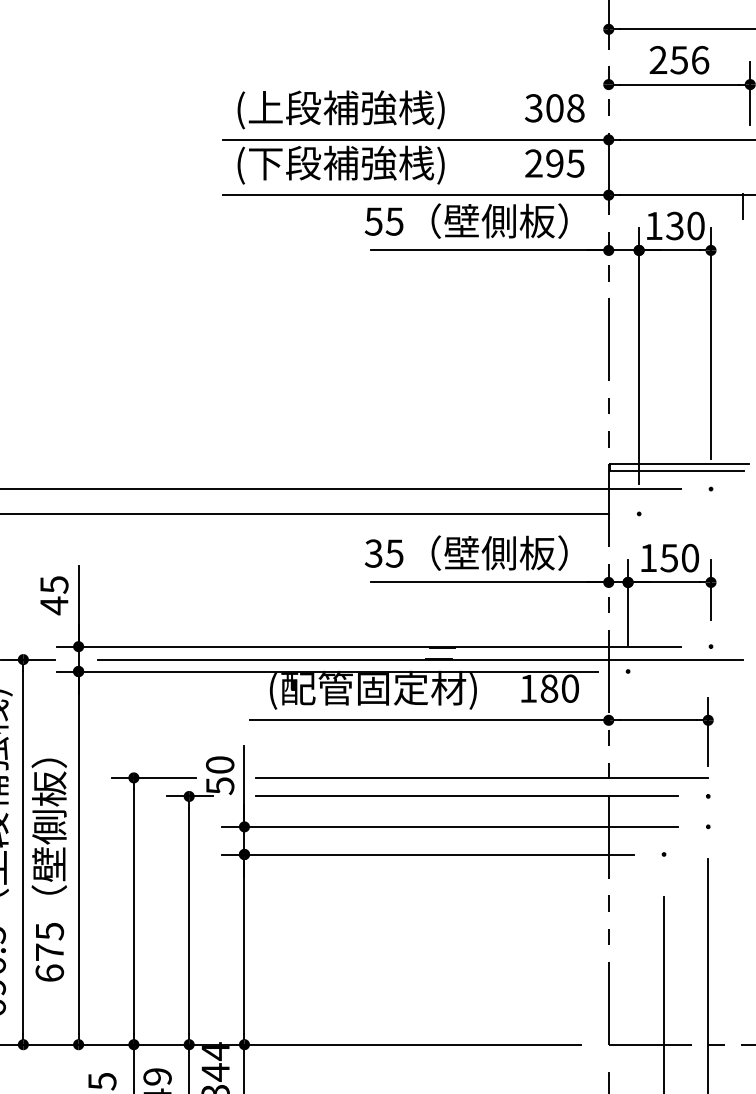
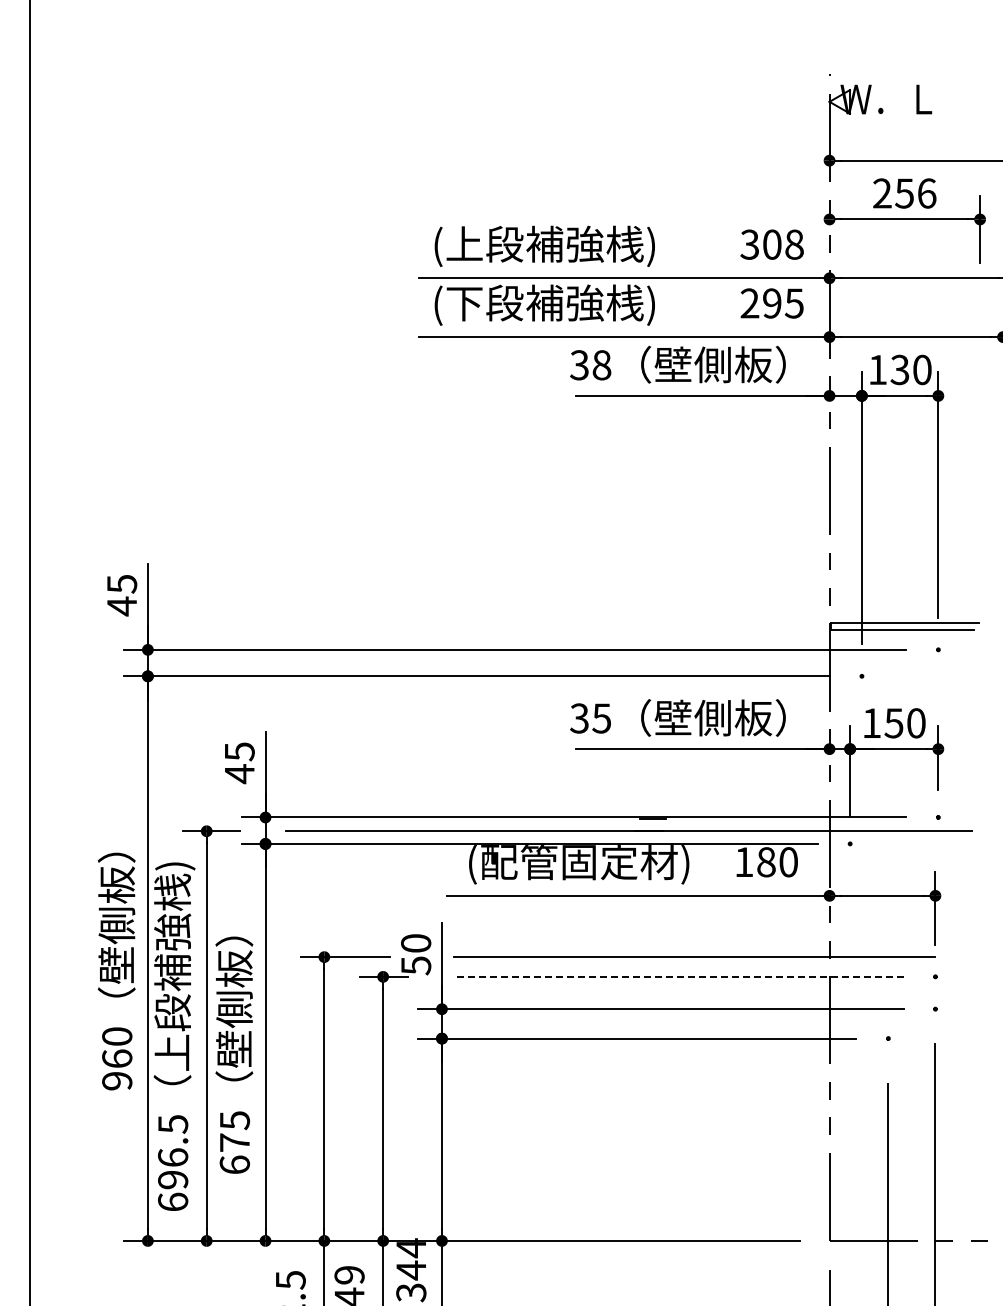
line: (742, 206) -> (971, 349), removed
text: (384, 221) -> (590, 365), 55 -> 38
line: (466, 796) -> (678, 976), solid -> dashed

